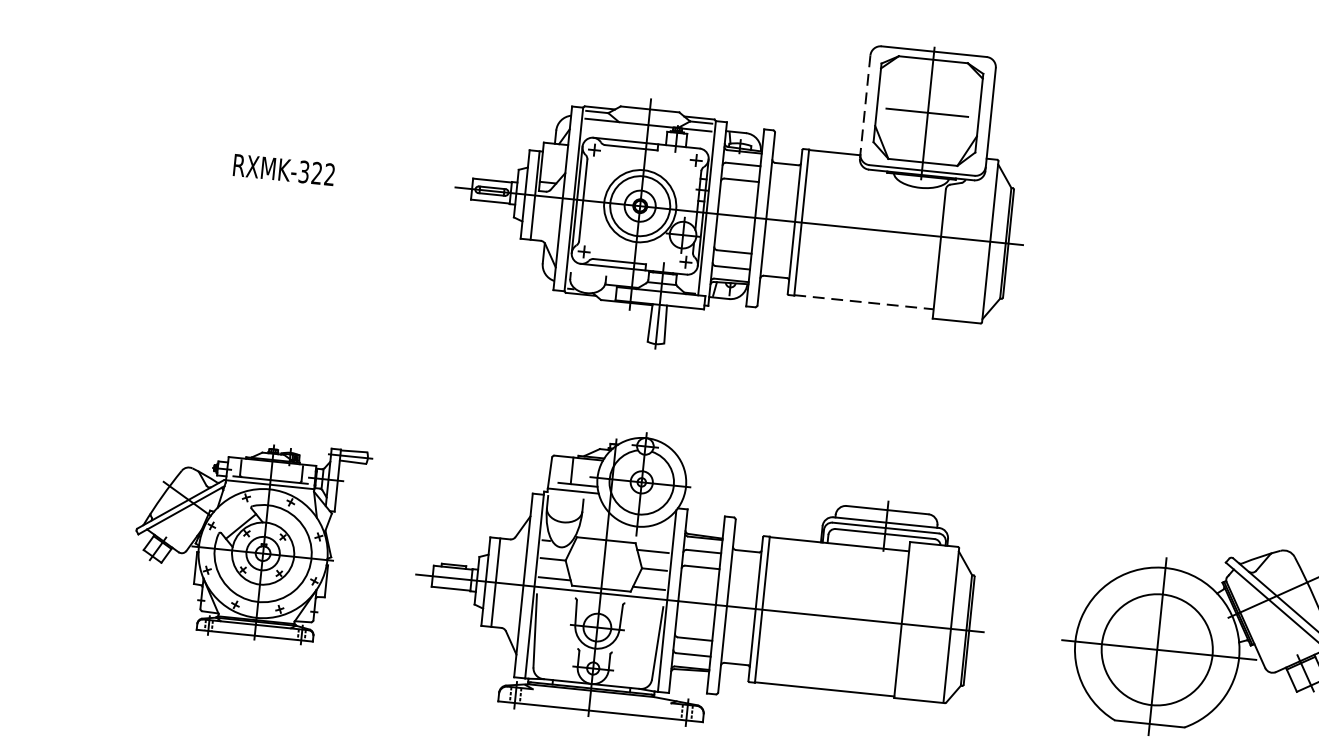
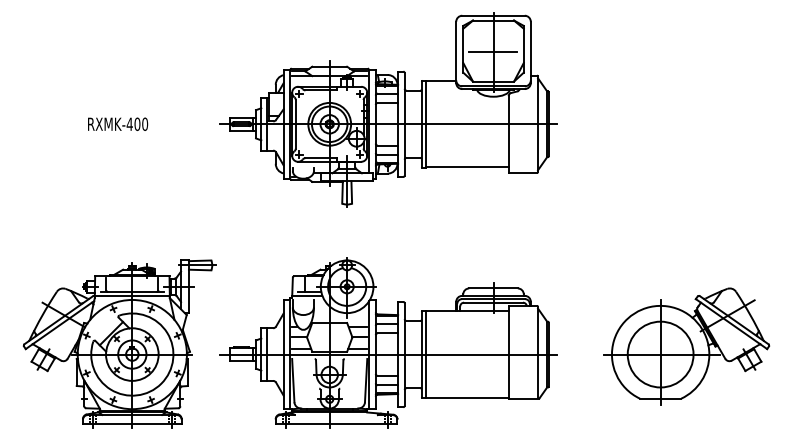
line: (865, 107) -> (456, 52), dashed -> solid
text: (317, 173) -> (137, 124), RXMK-322 -> RXMK-400
line: (864, 302) -> (467, 167), dashed -> solid
part: (249, 538) -> (119, 343), size x1.43

